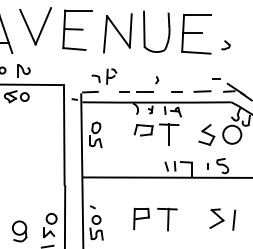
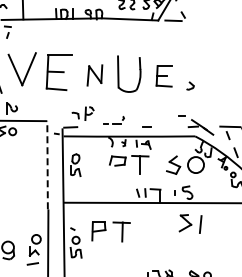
part: (117, 33) -> (94, 75), size x0.6
part: (195, 34) -> (163, 76), size x0.6
part: (138, 84) -> (113, 120), size x0.6
line: (202, 91) -> (169, 126), removed
line: (64, 134) -> (47, 164), solid -> dashed
part: (154, 219) -> (110, 231), moved
part: (222, 219) -> (190, 223), moved

